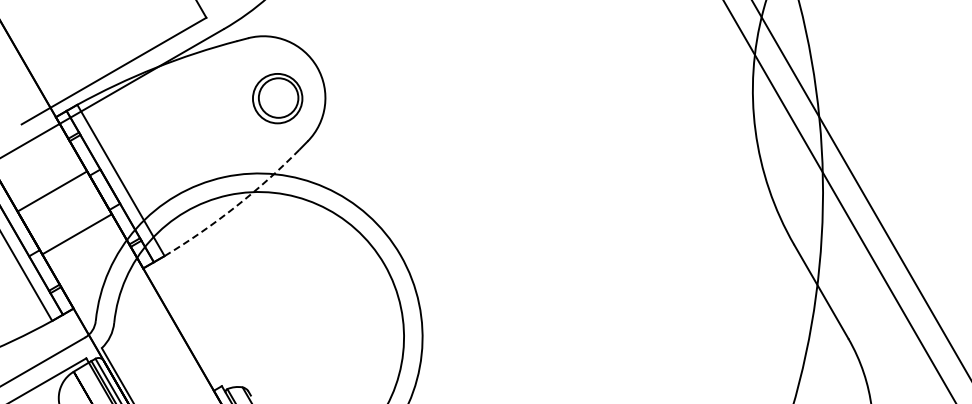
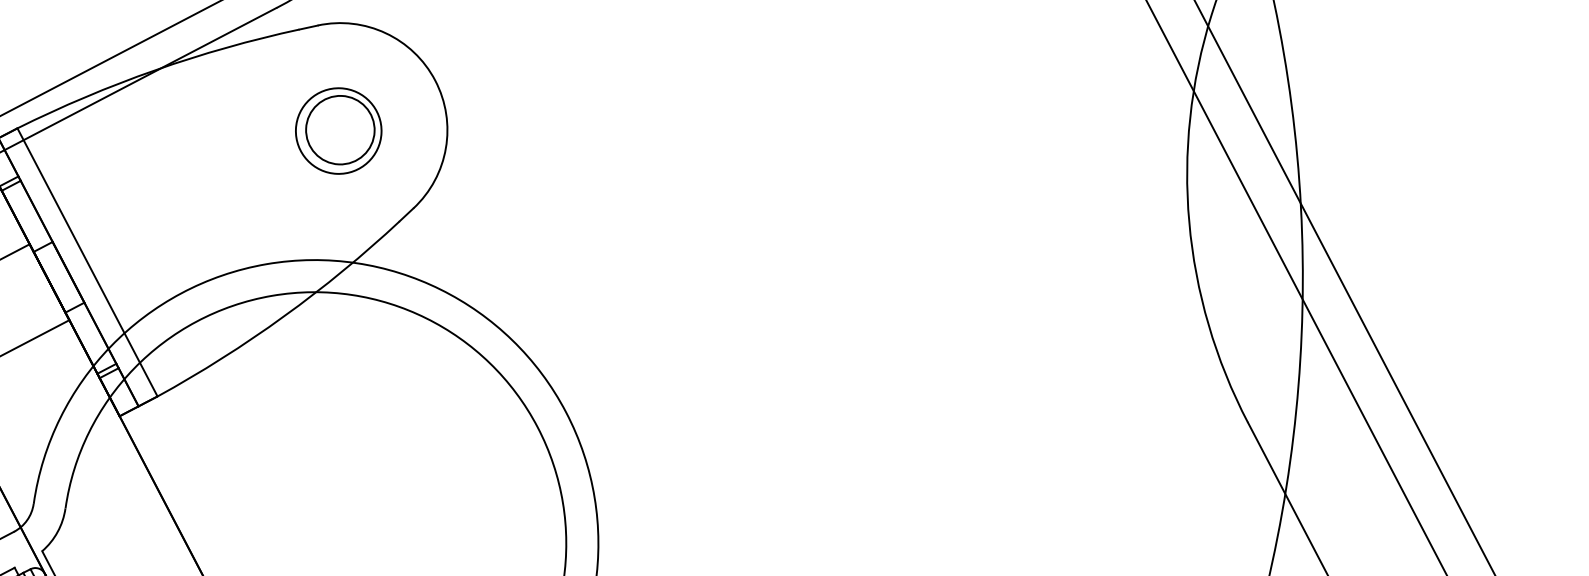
part: (277, 98) -> (338, 130), moved
arc: (235, 206) -> (283, 315), dashed -> solid

